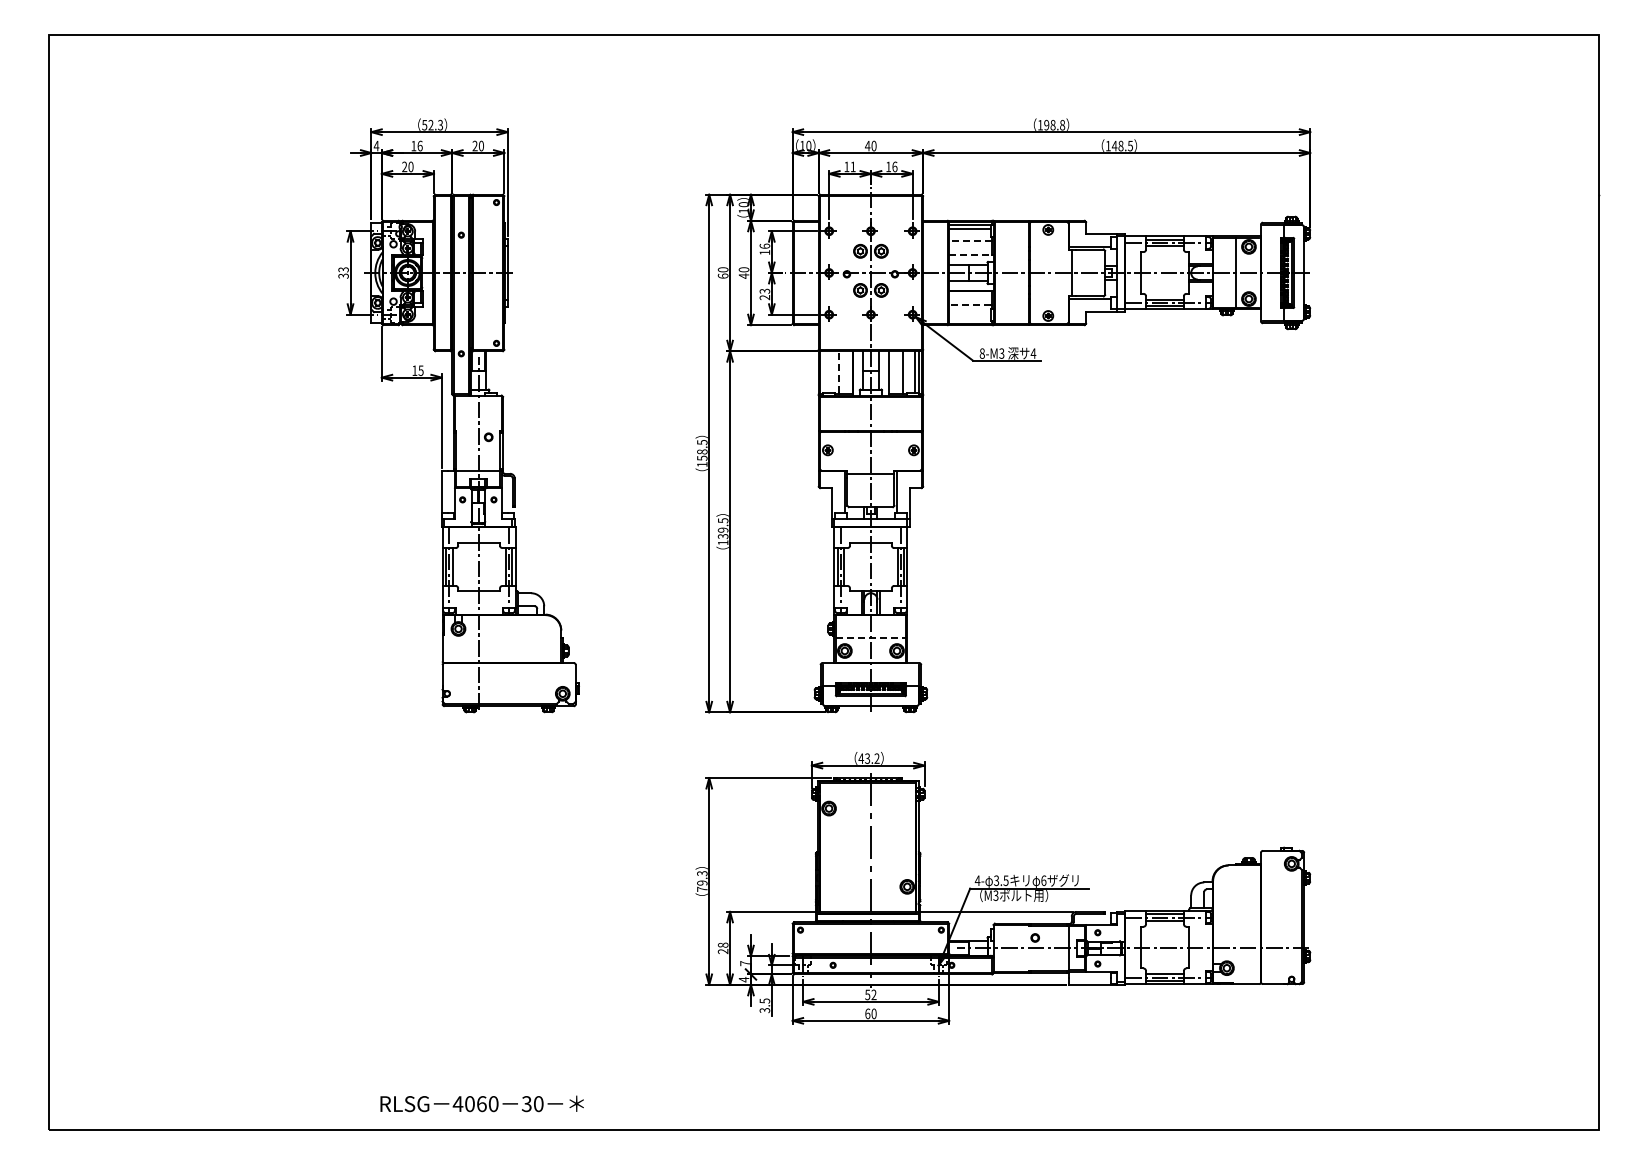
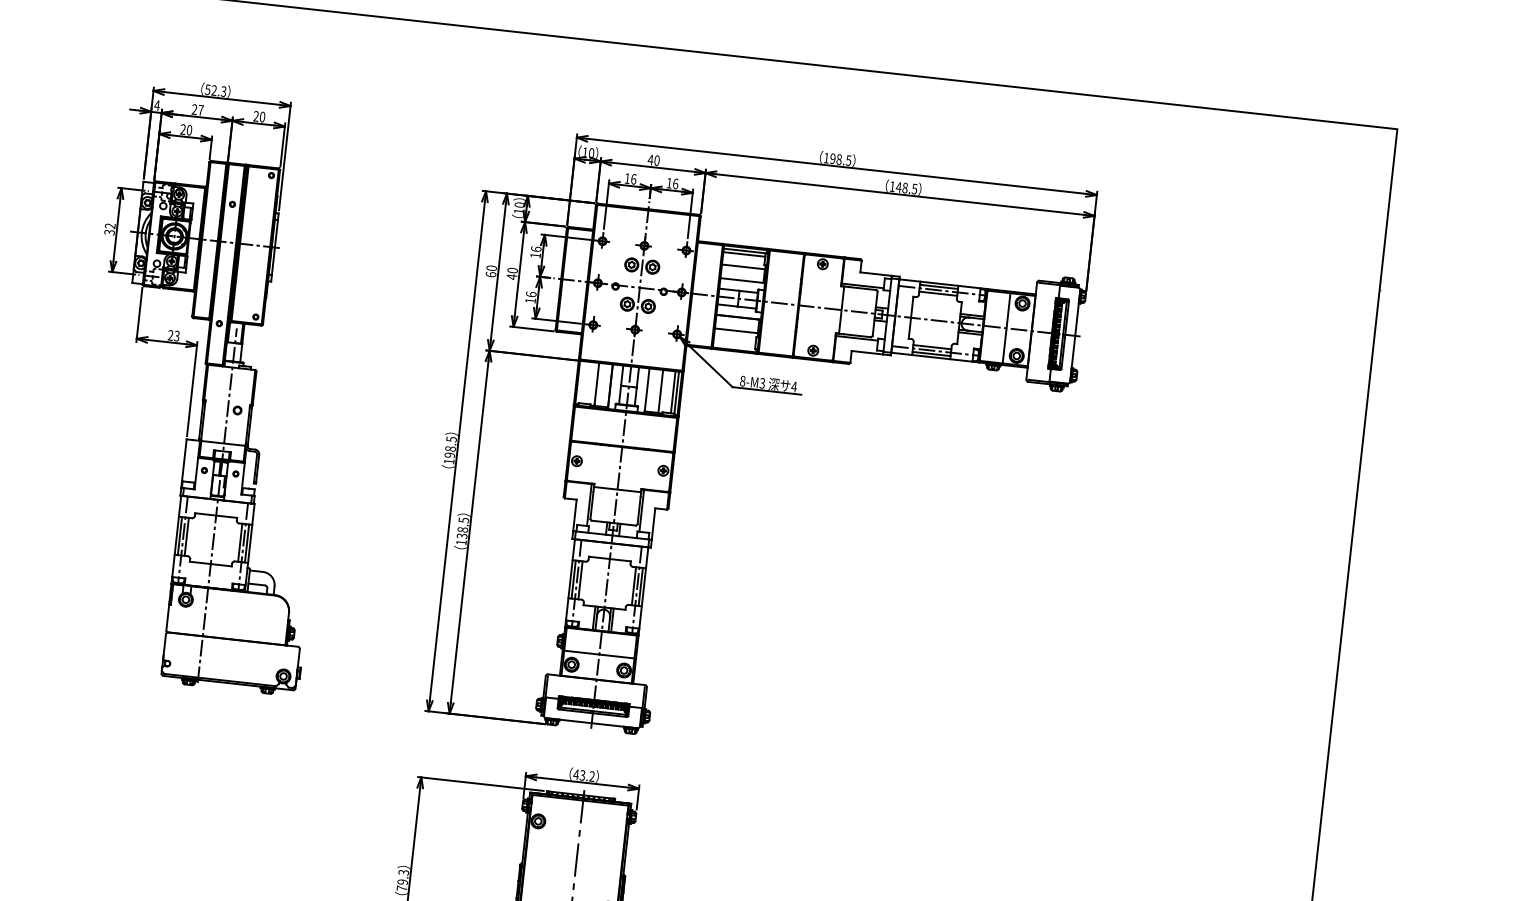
text: (1062, 124) -> (848, 159), 198.8 -> 198.5
text: (416, 145) -> (197, 109), 16 -> 27
text: (852, 166) -> (633, 178), 11 -> 16
line: (970, 241) -> (743, 267), dashed -> solid
line: (971, 254) -> (742, 280), dashed -> solid
text: (343, 269) -> (110, 225), 33 -> 32
text: (764, 294) -> (530, 297), 23 -> 16
line: (969, 304) -> (735, 330), dashed -> solid
text: (417, 370) -> (173, 335), 15 -> 23
line: (839, 371) -> (597, 383), dashed -> solid
text: (702, 457) -> (450, 454), 158.5 -> 198.5
text: (723, 529) -> (463, 529), 139.5 -> 138.5
line: (870, 637) -> (598, 654), dashed -> solid

